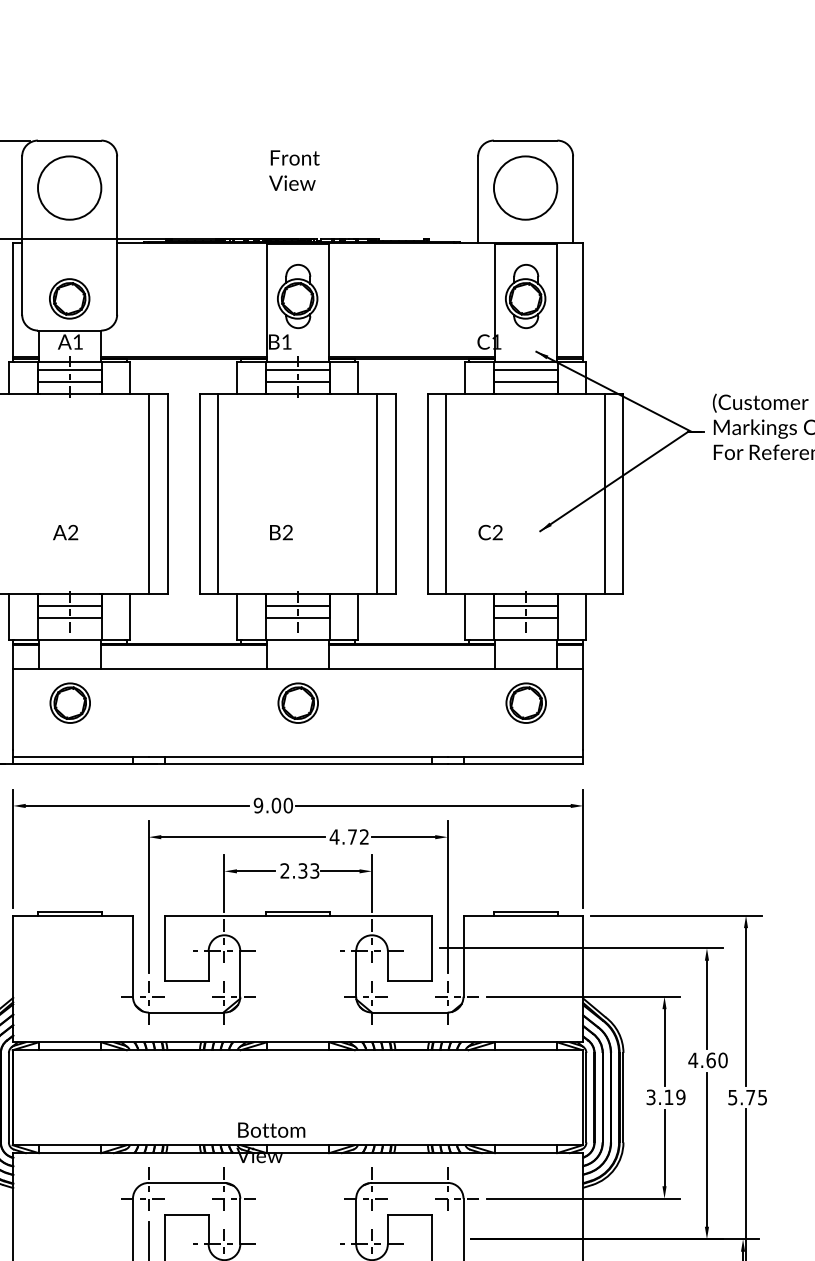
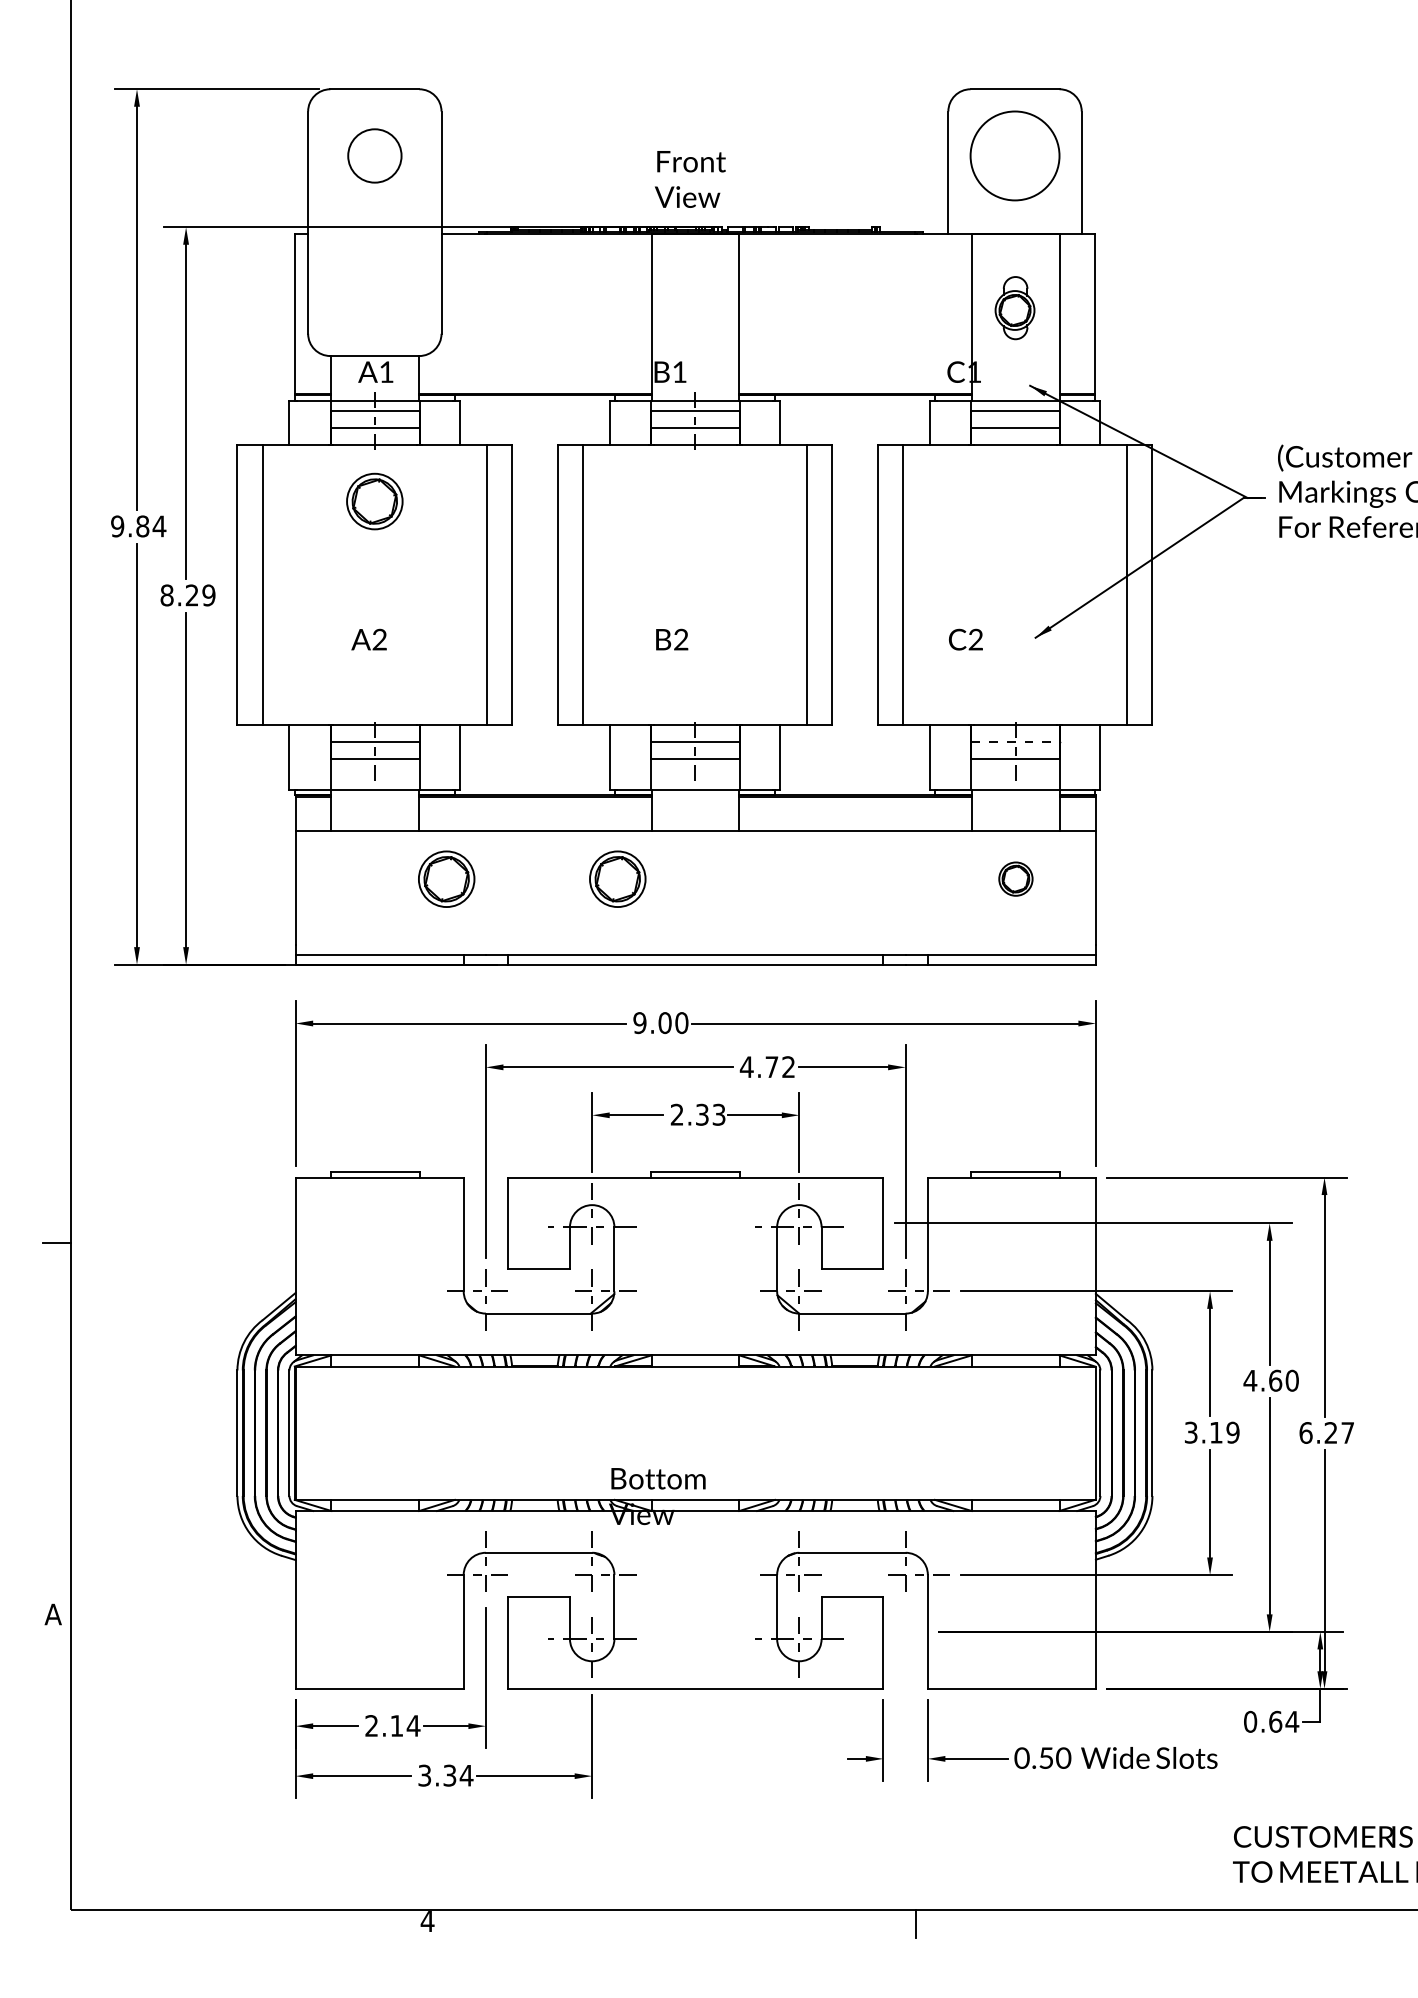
text: (293, 170) -> (689, 179), moved
circle: (69, 187) -> (374, 155), size x0.6
part: (297, 296) -> (694, 307), removed
part: (525, 296) -> (1014, 307), size x0.7
part: (69, 298) -> (374, 501), moved
line: (526, 605) -> (1016, 742), solid -> dashed
part: (70, 702) -> (446, 878), moved
part: (298, 702) -> (617, 878), moved
part: (525, 702) -> (1015, 878), size x0.6
text: (747, 1097) -> (1326, 1432), 5.75 -> 6.27

